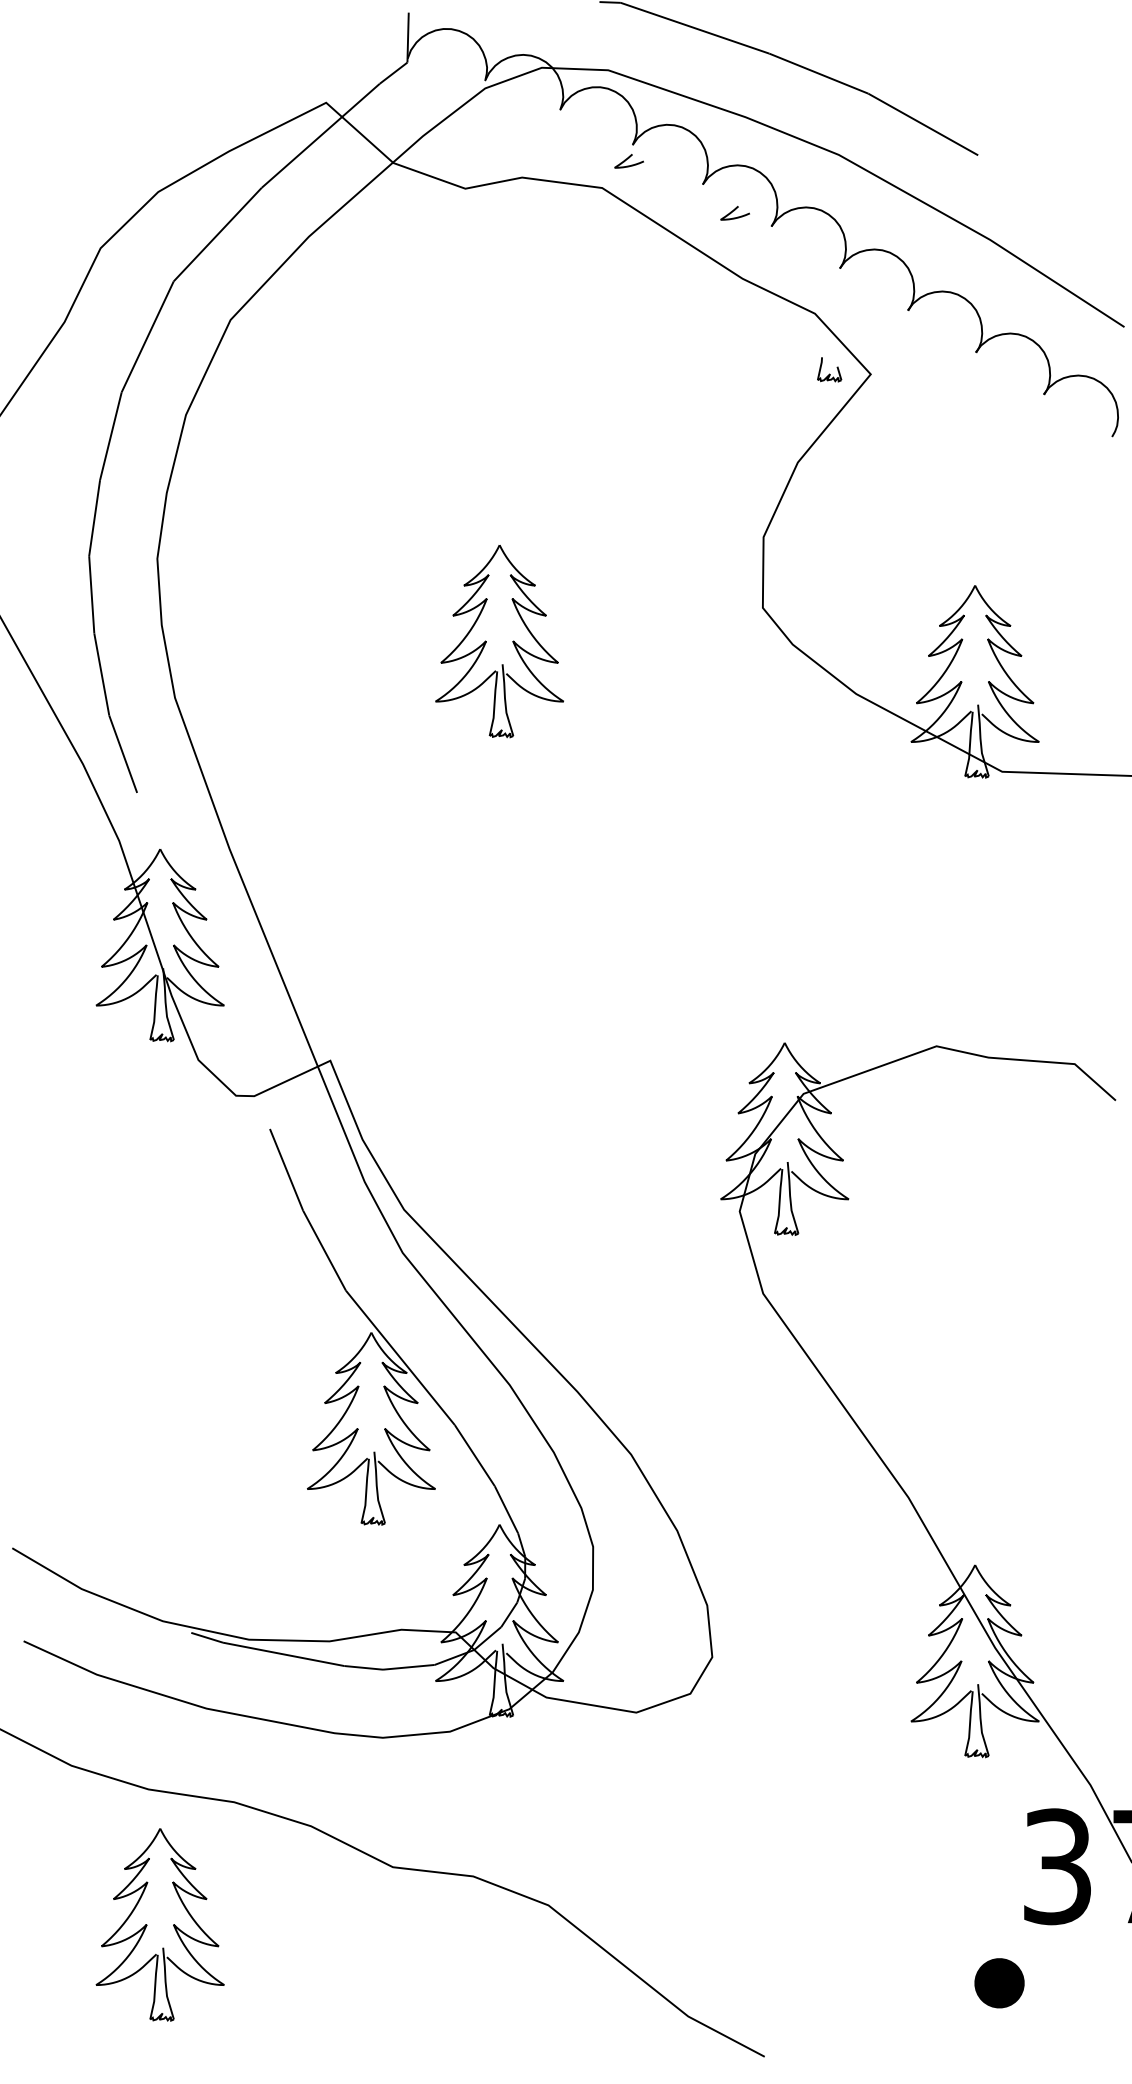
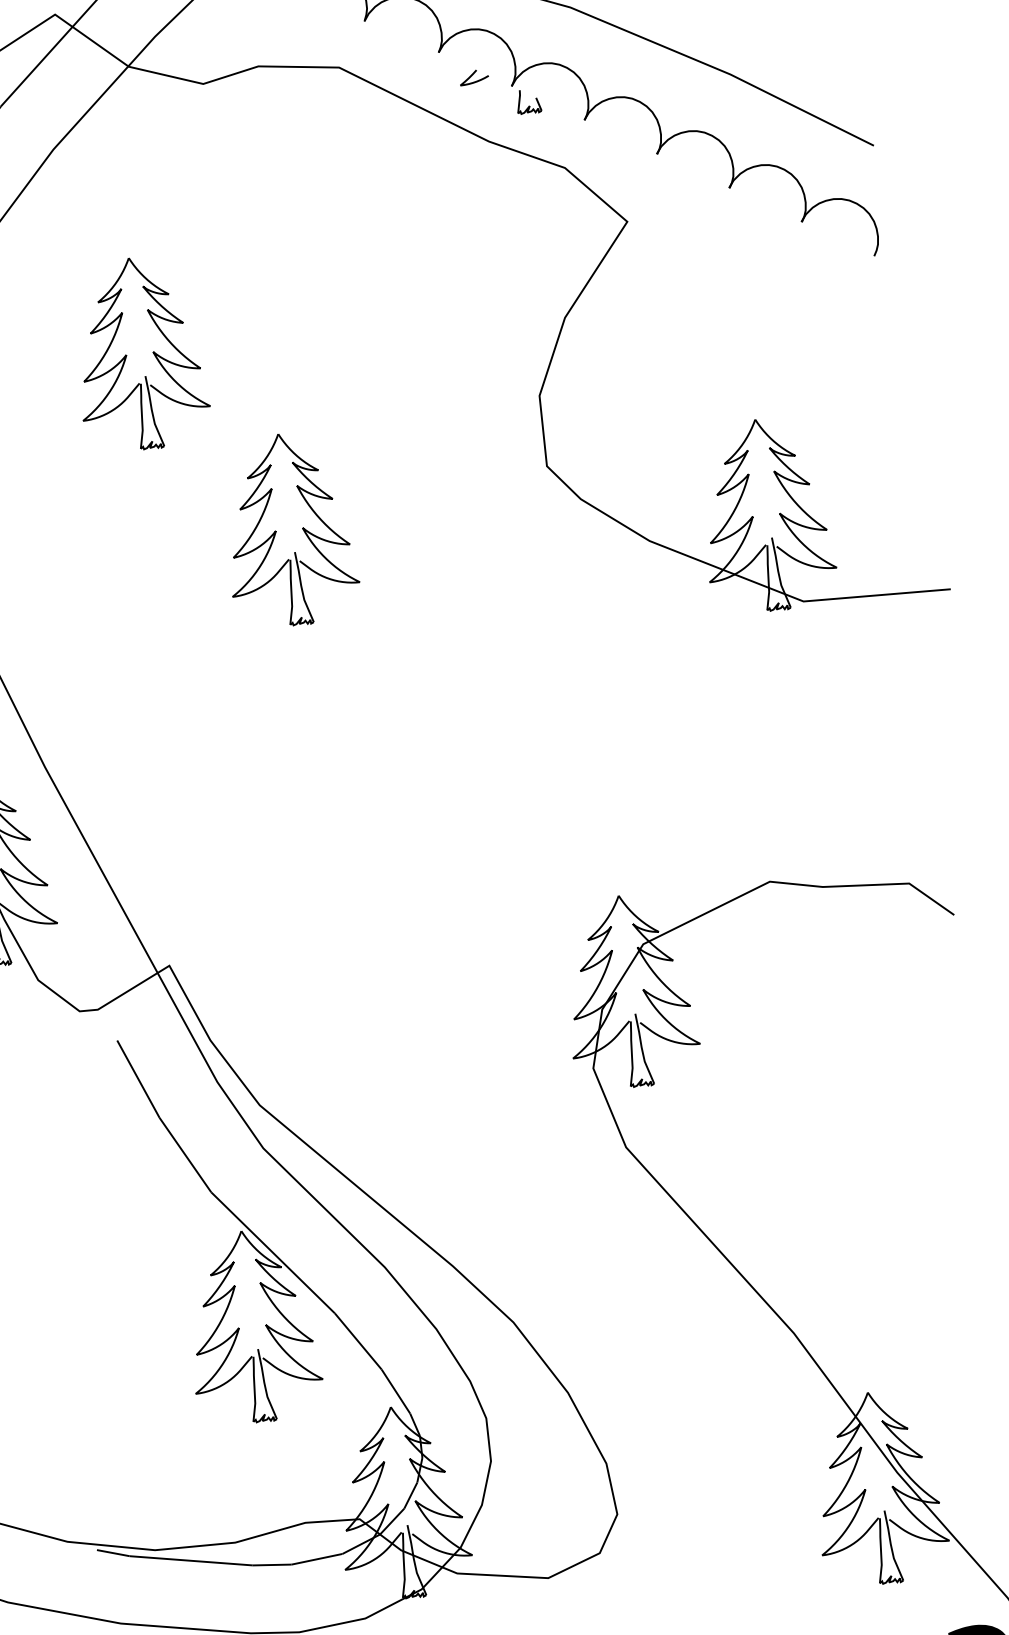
curve: (628, 159) -> (361, 36), removed
part: (829, 369) -> (528, 101), moved
part: (371, 449) -> (139, 353), added

